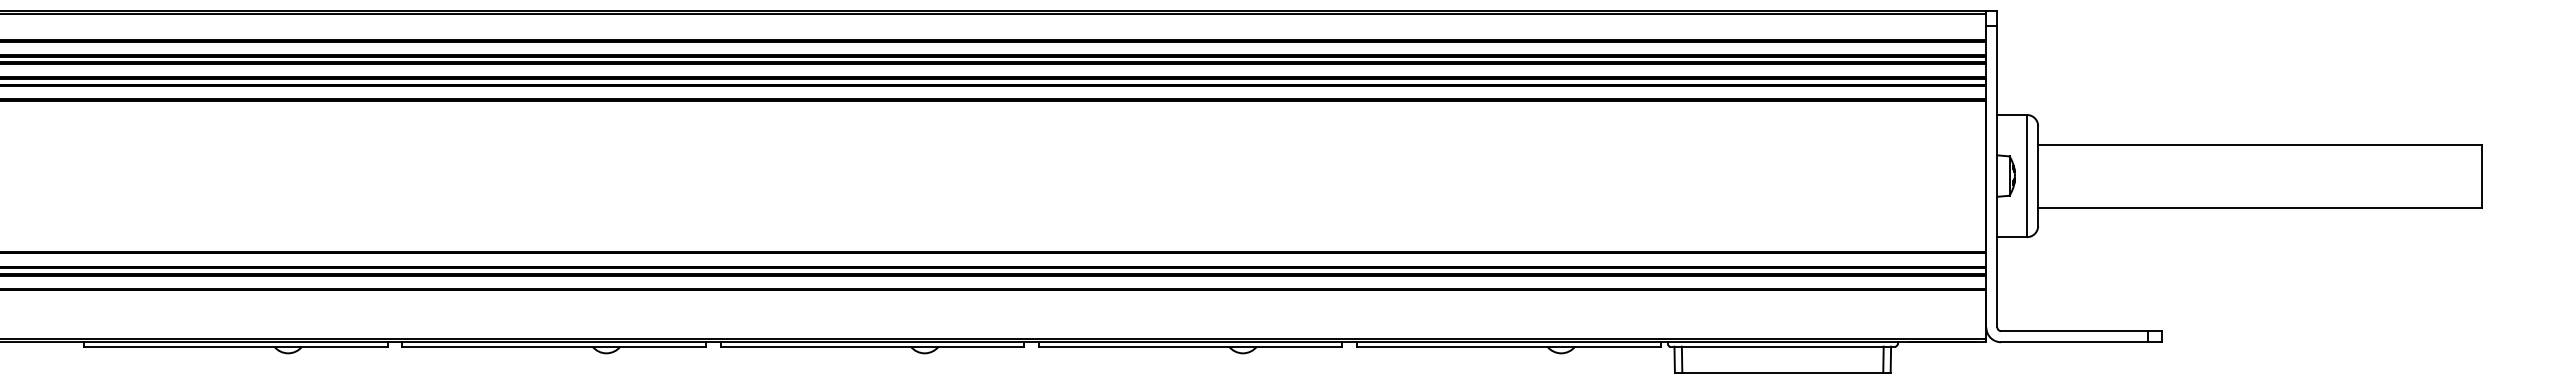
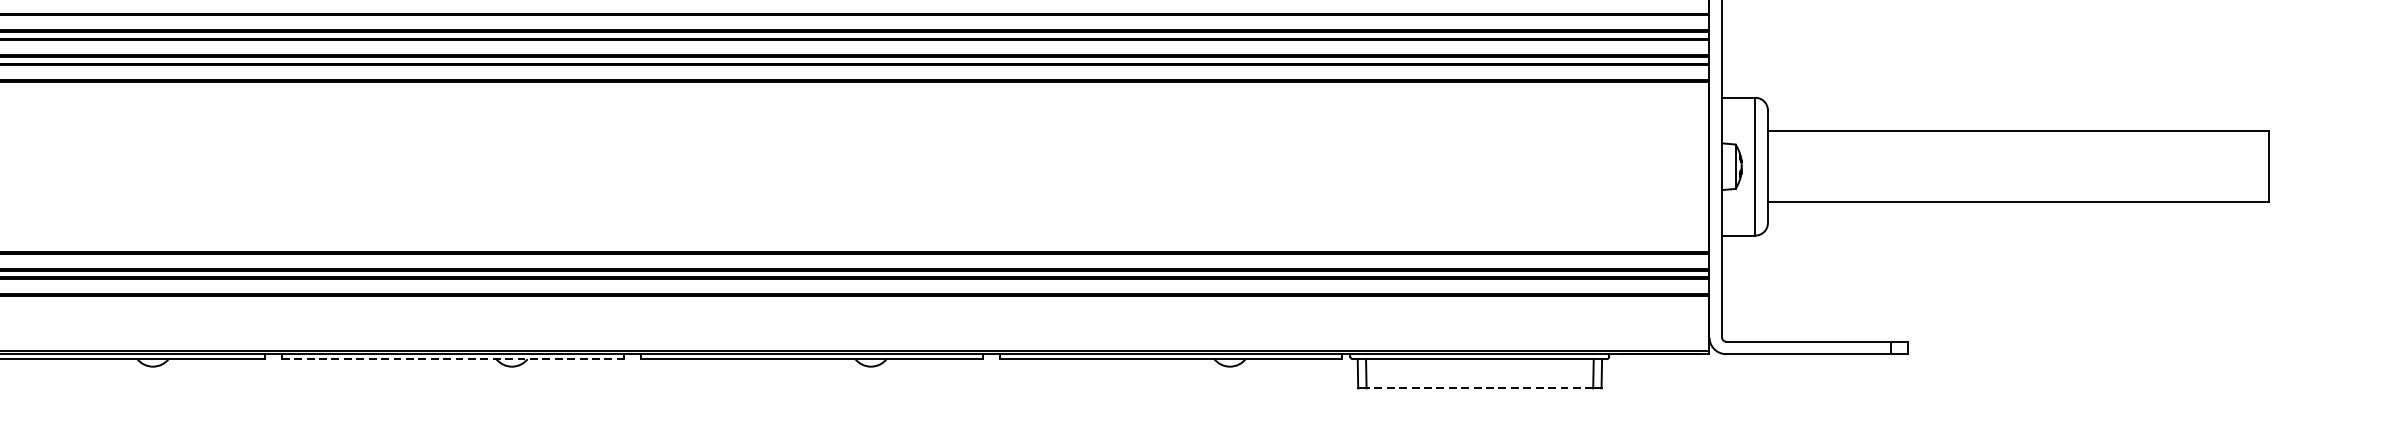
line: (872, 346) -> (453, 358), solid -> dashed
line: (1782, 372) -> (1479, 388), solid -> dashed

